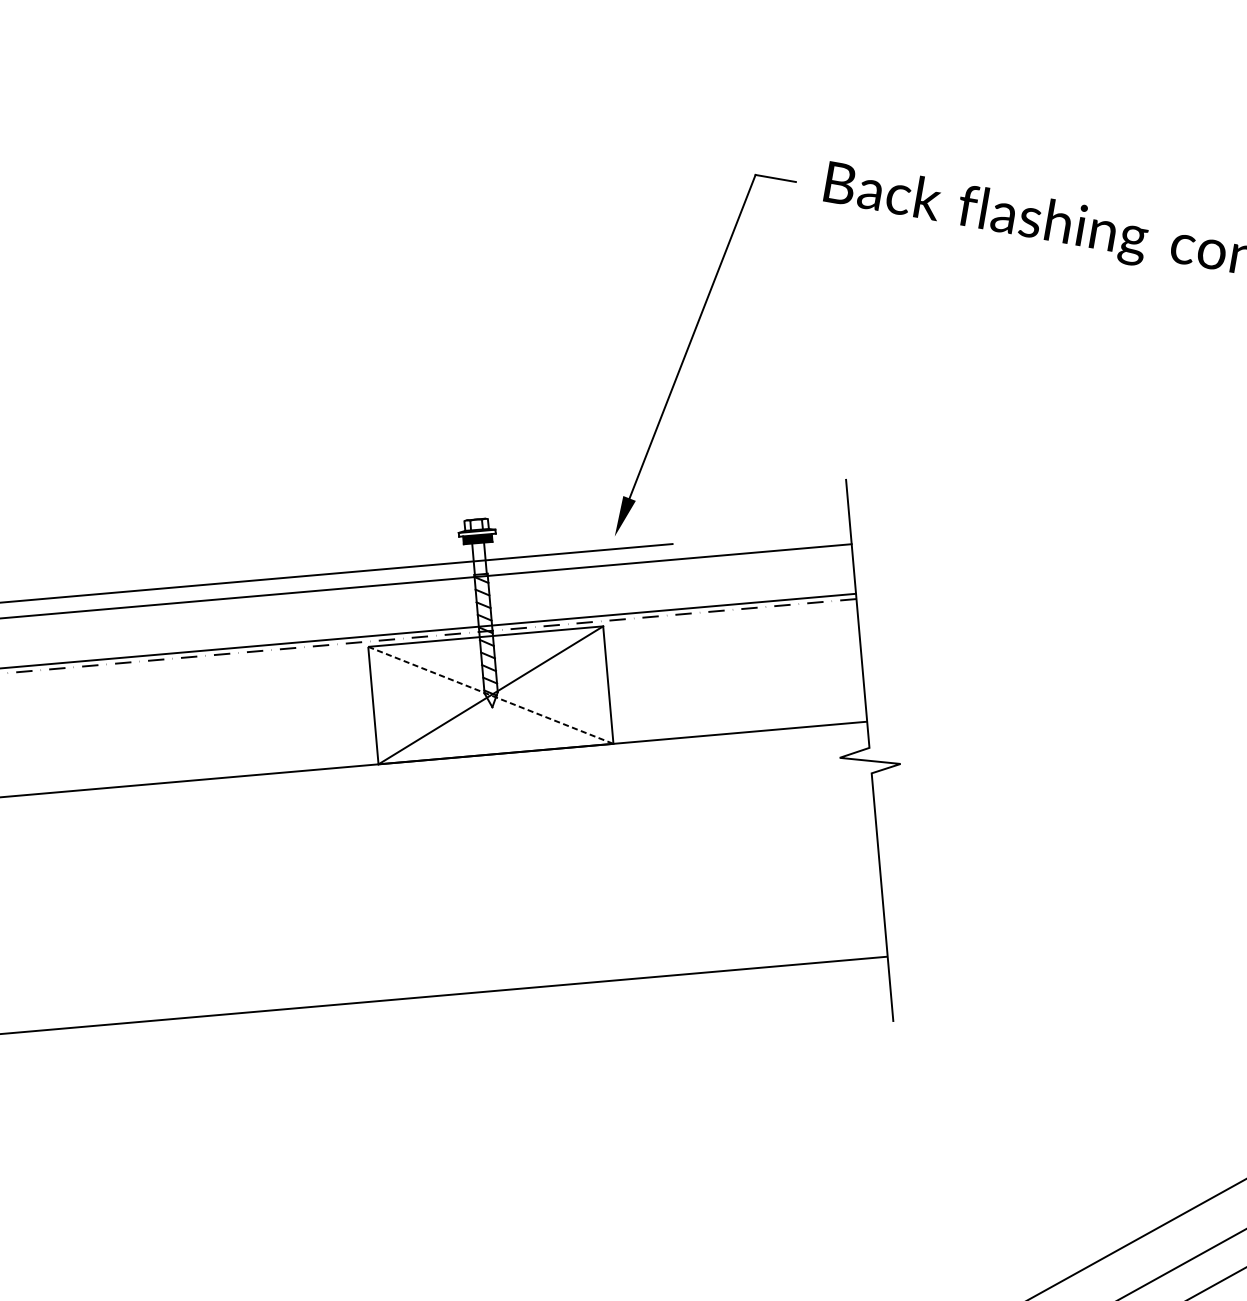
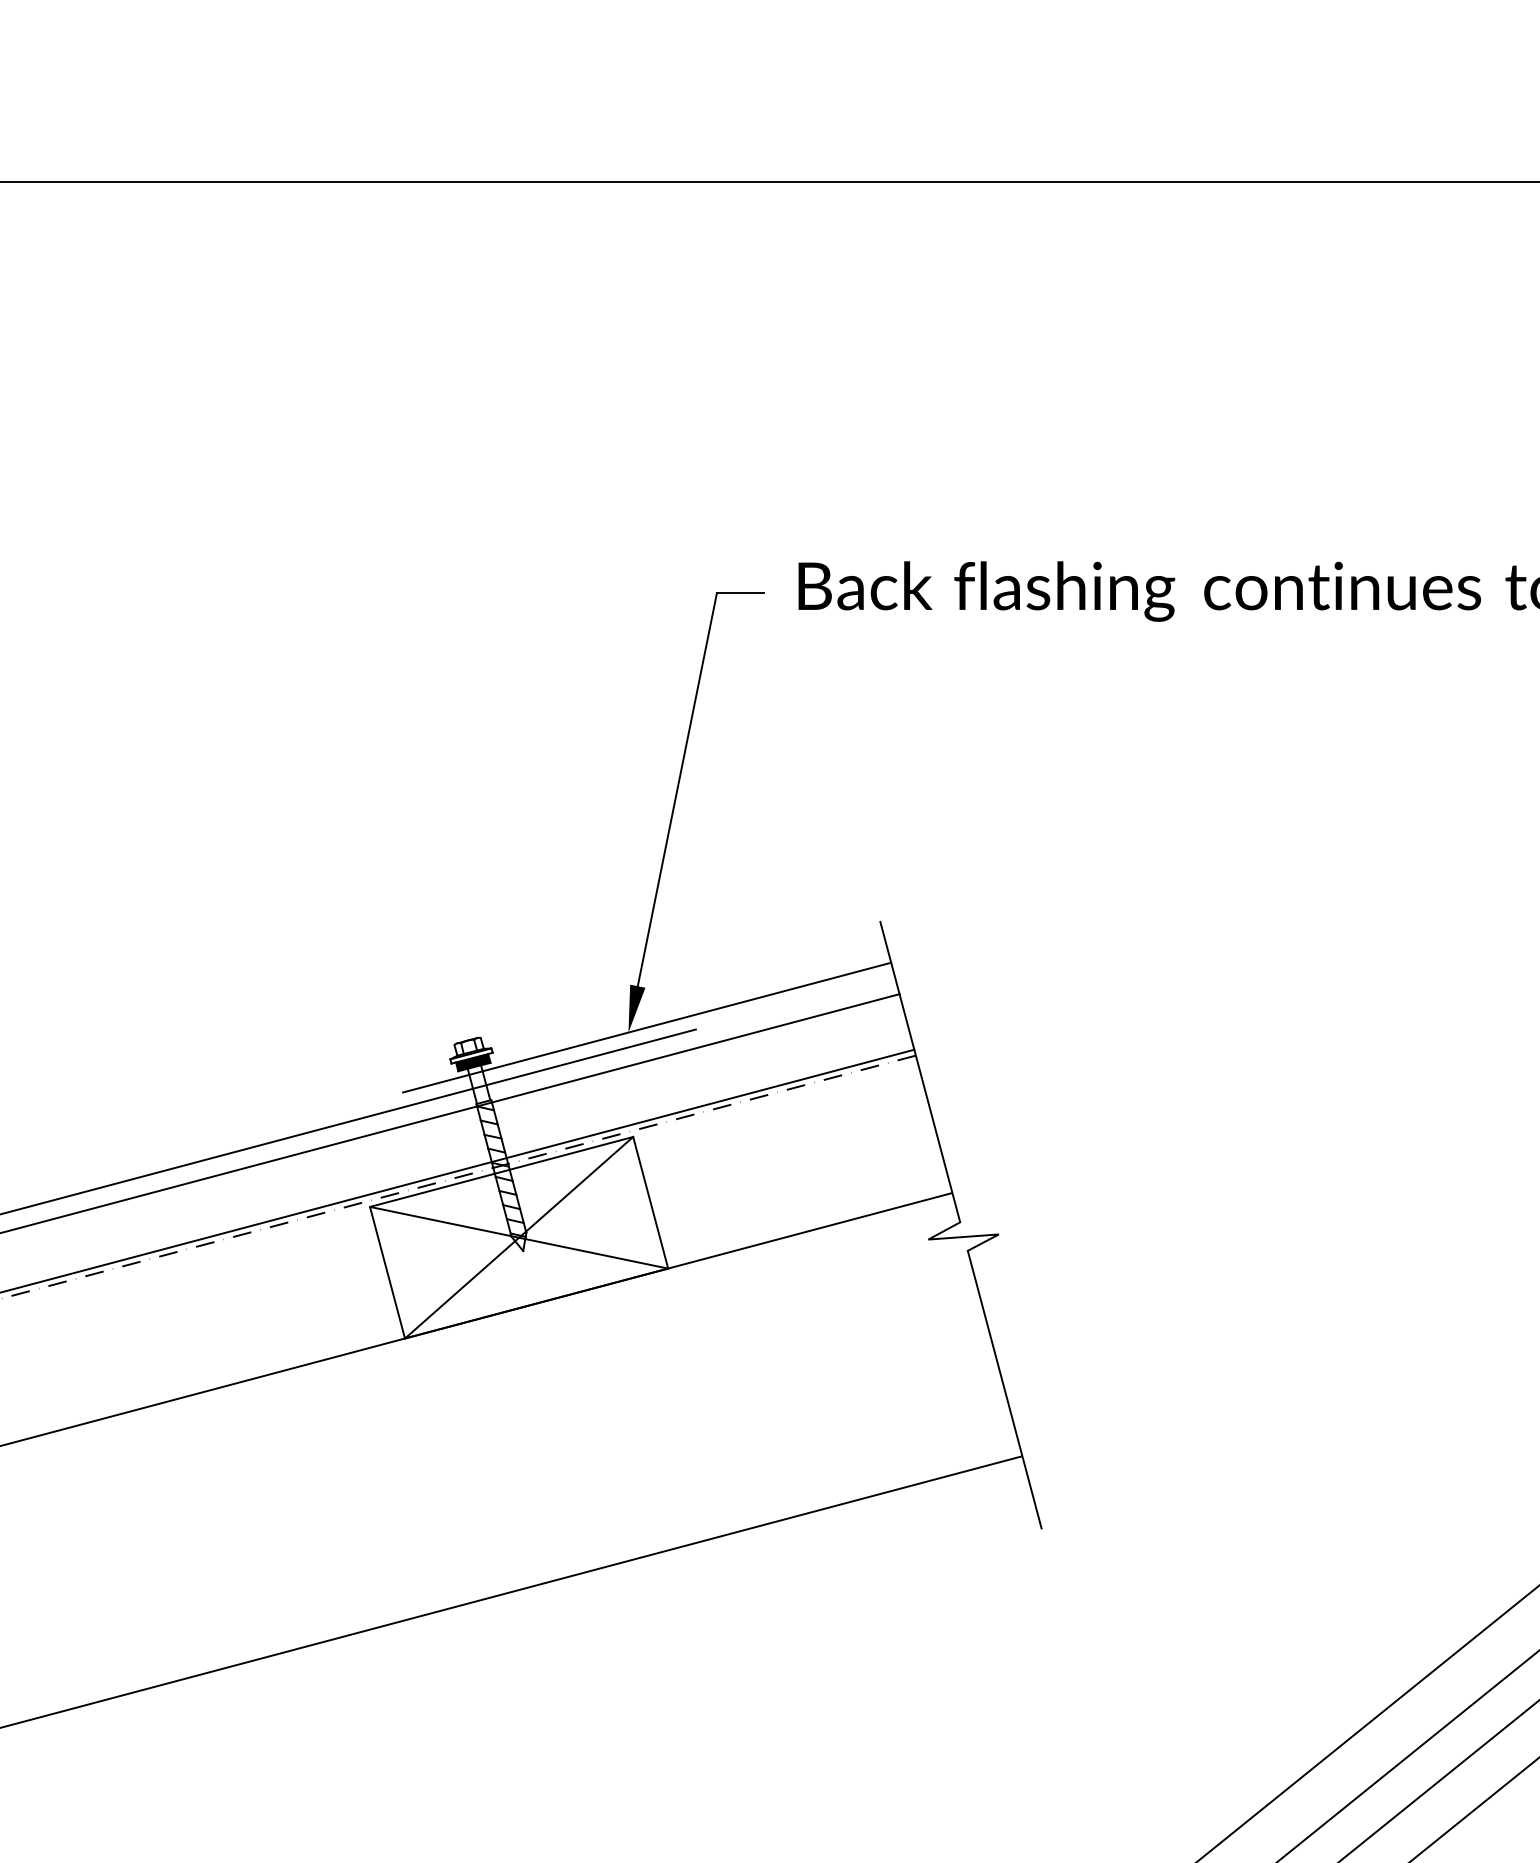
line: (631, 535) -> (647, 1027), added
line: (491, 695) -> (519, 1237), dashed -> solid

